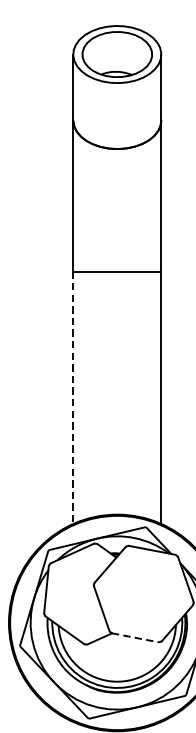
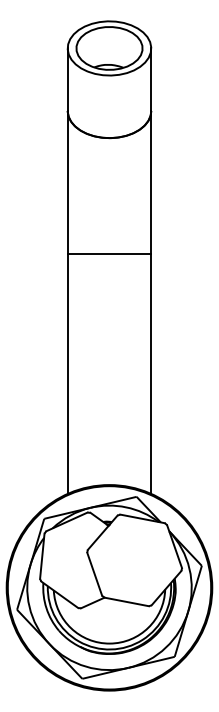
line: (73, 398) -> (67, 374), dashed -> solid
line: (135, 637) -> (126, 601), dashed -> solid

